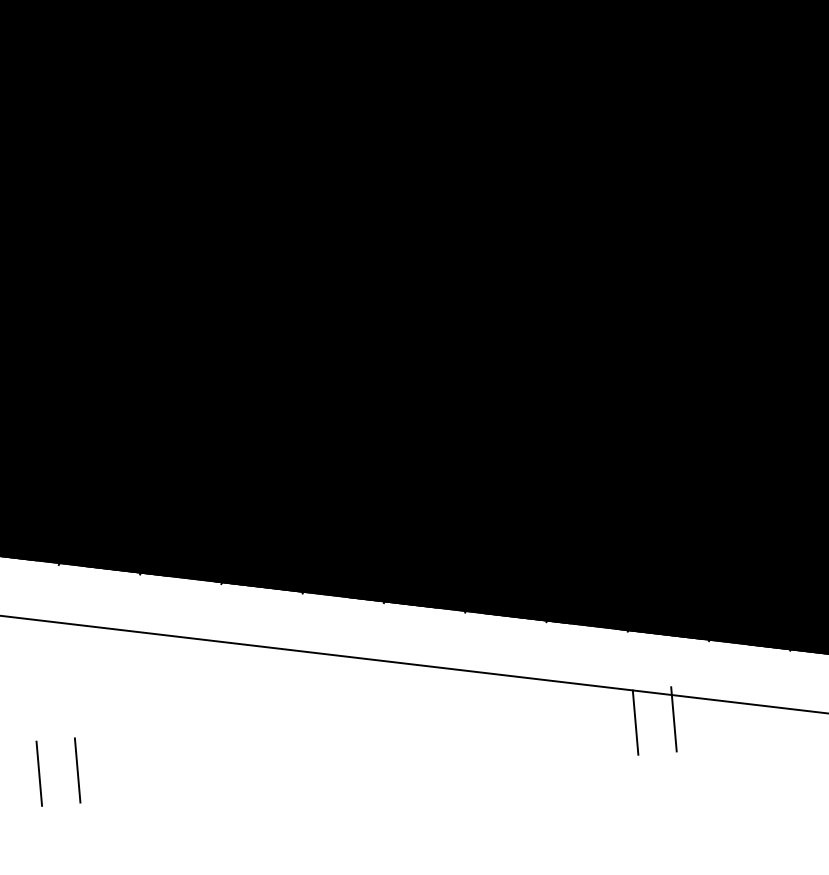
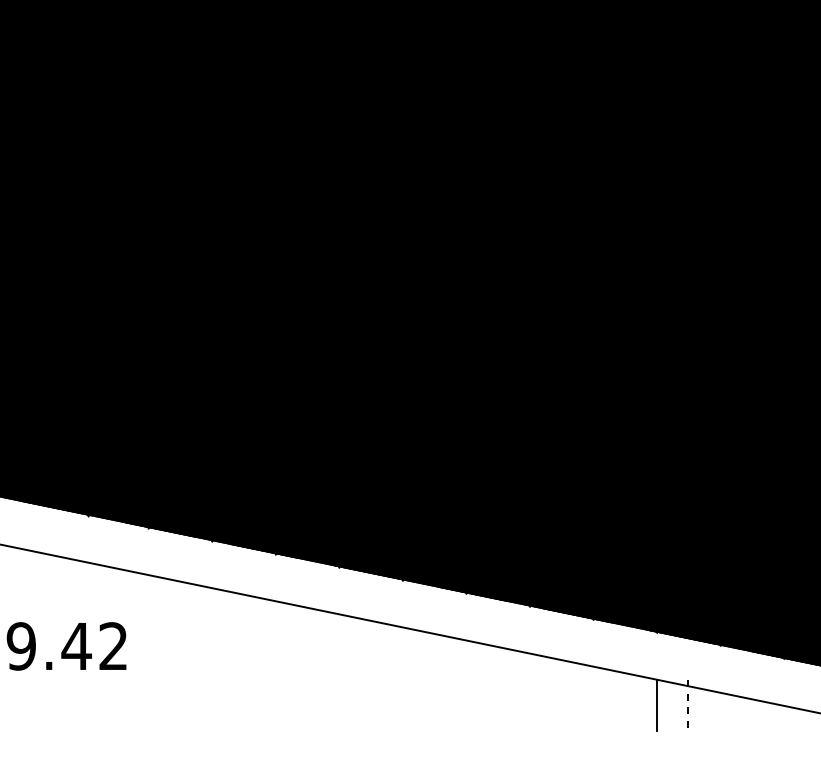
line: (673, 719) -> (687, 705), solid -> dashed
line: (78, 769) -> (213, 704), removed
line: (39, 773) -> (182, 705), removed

